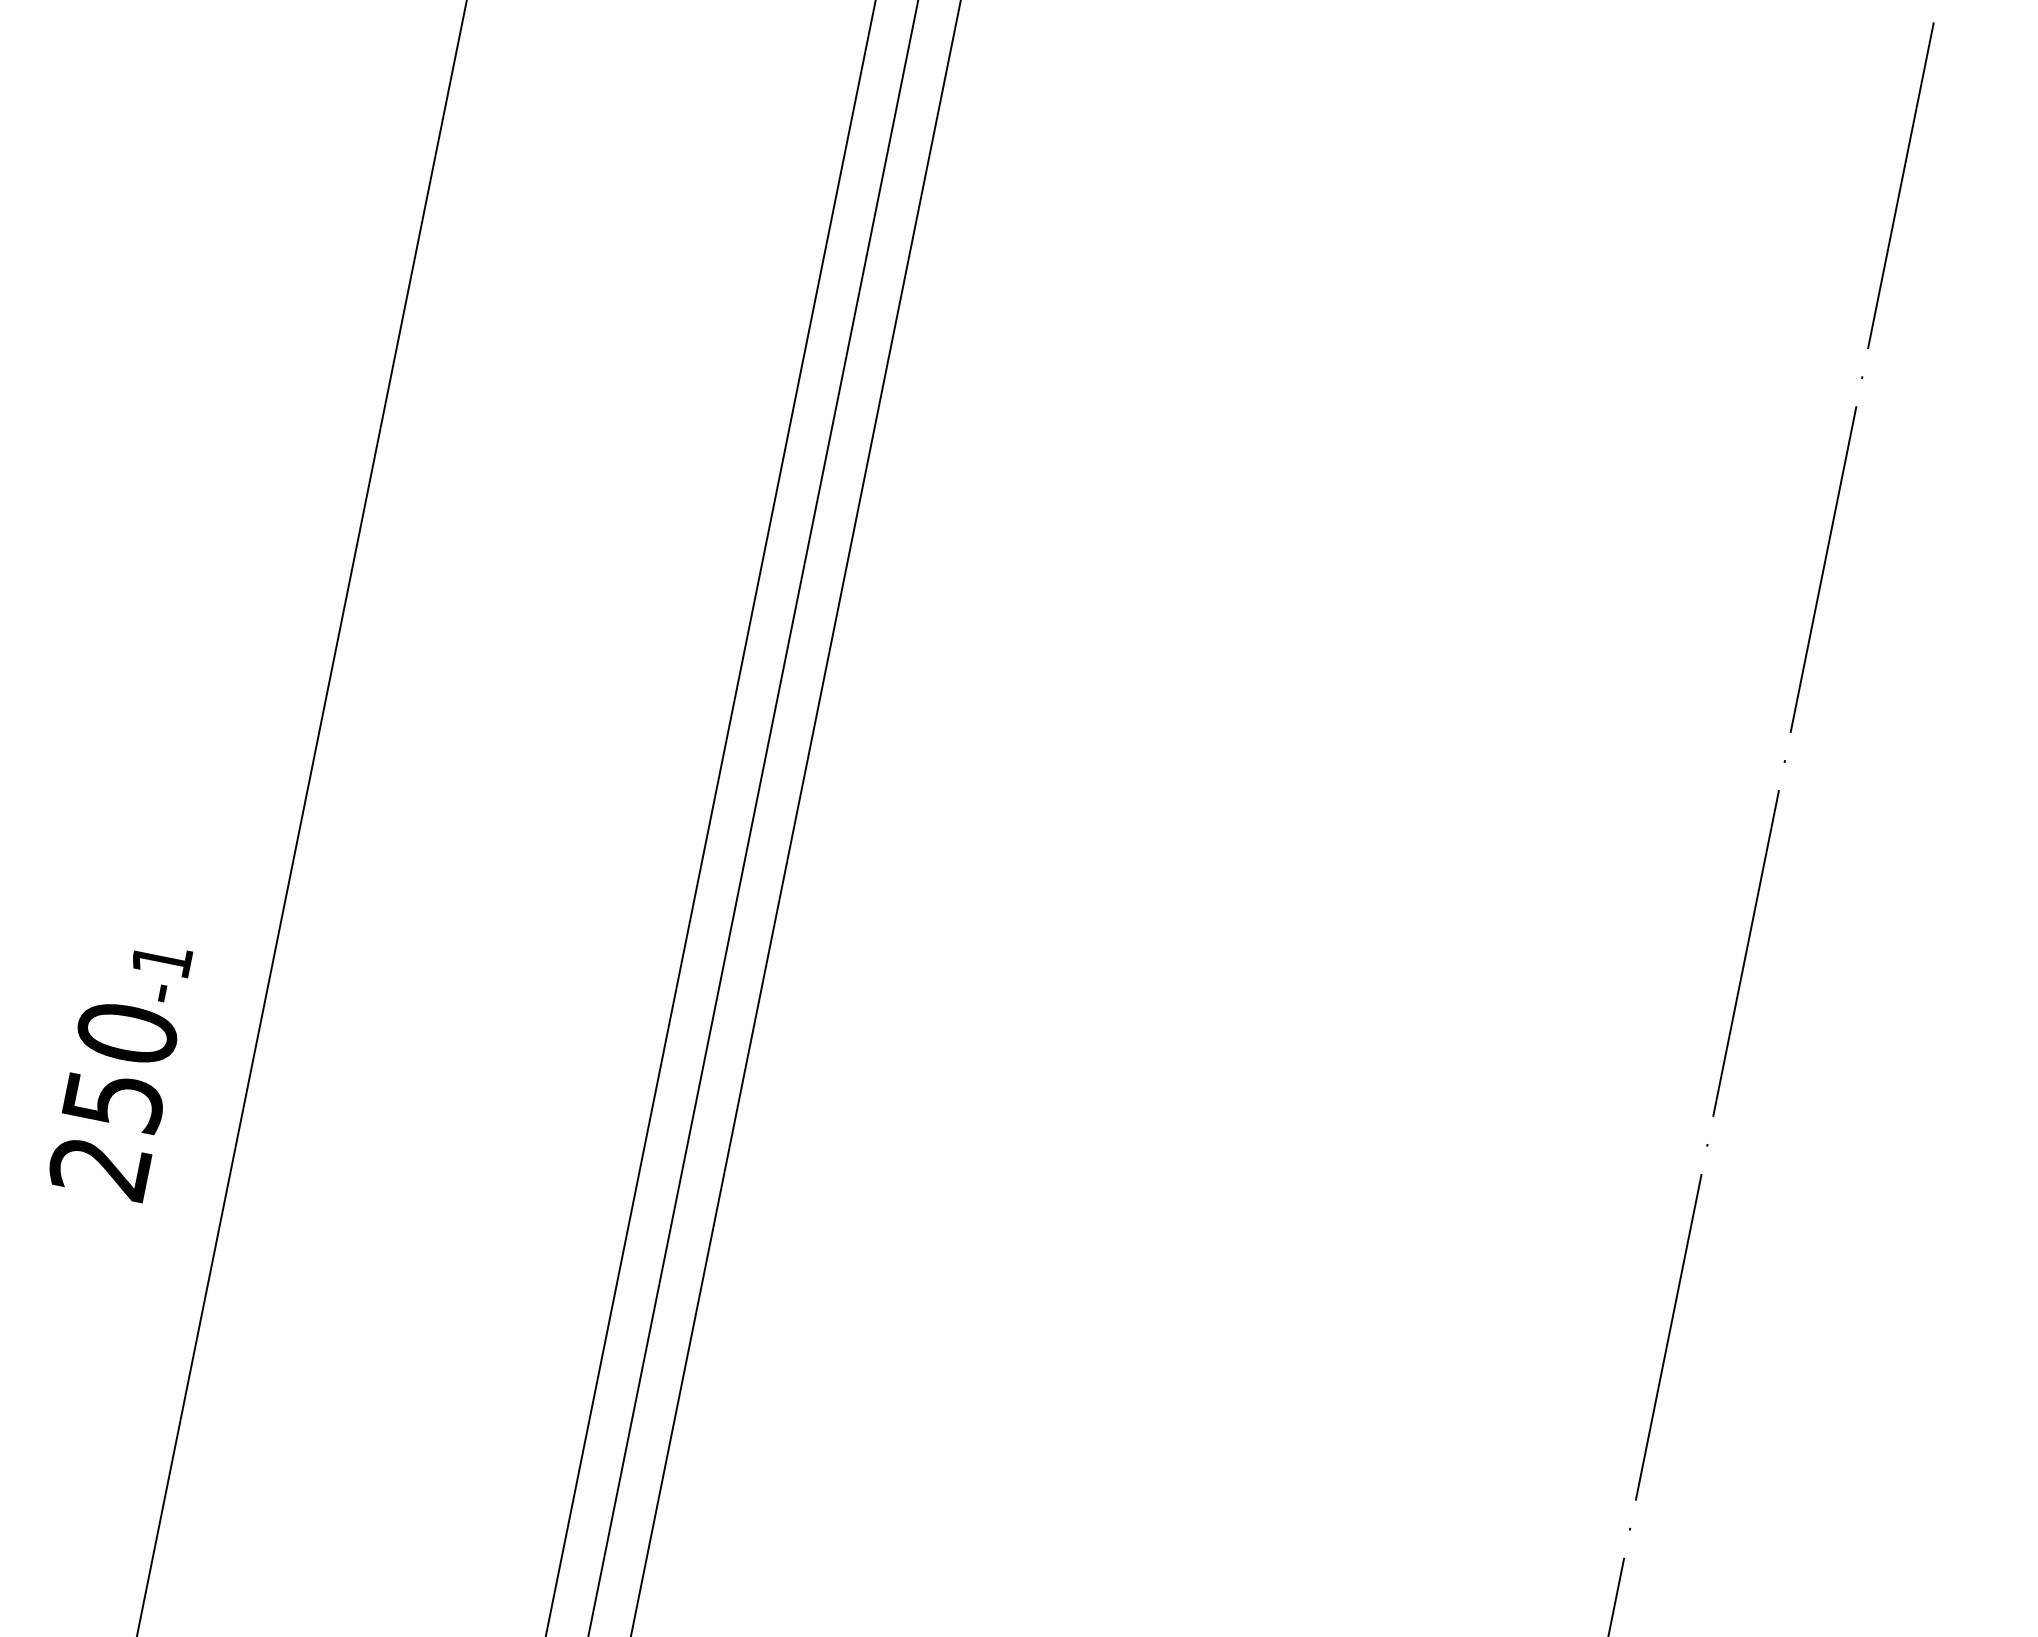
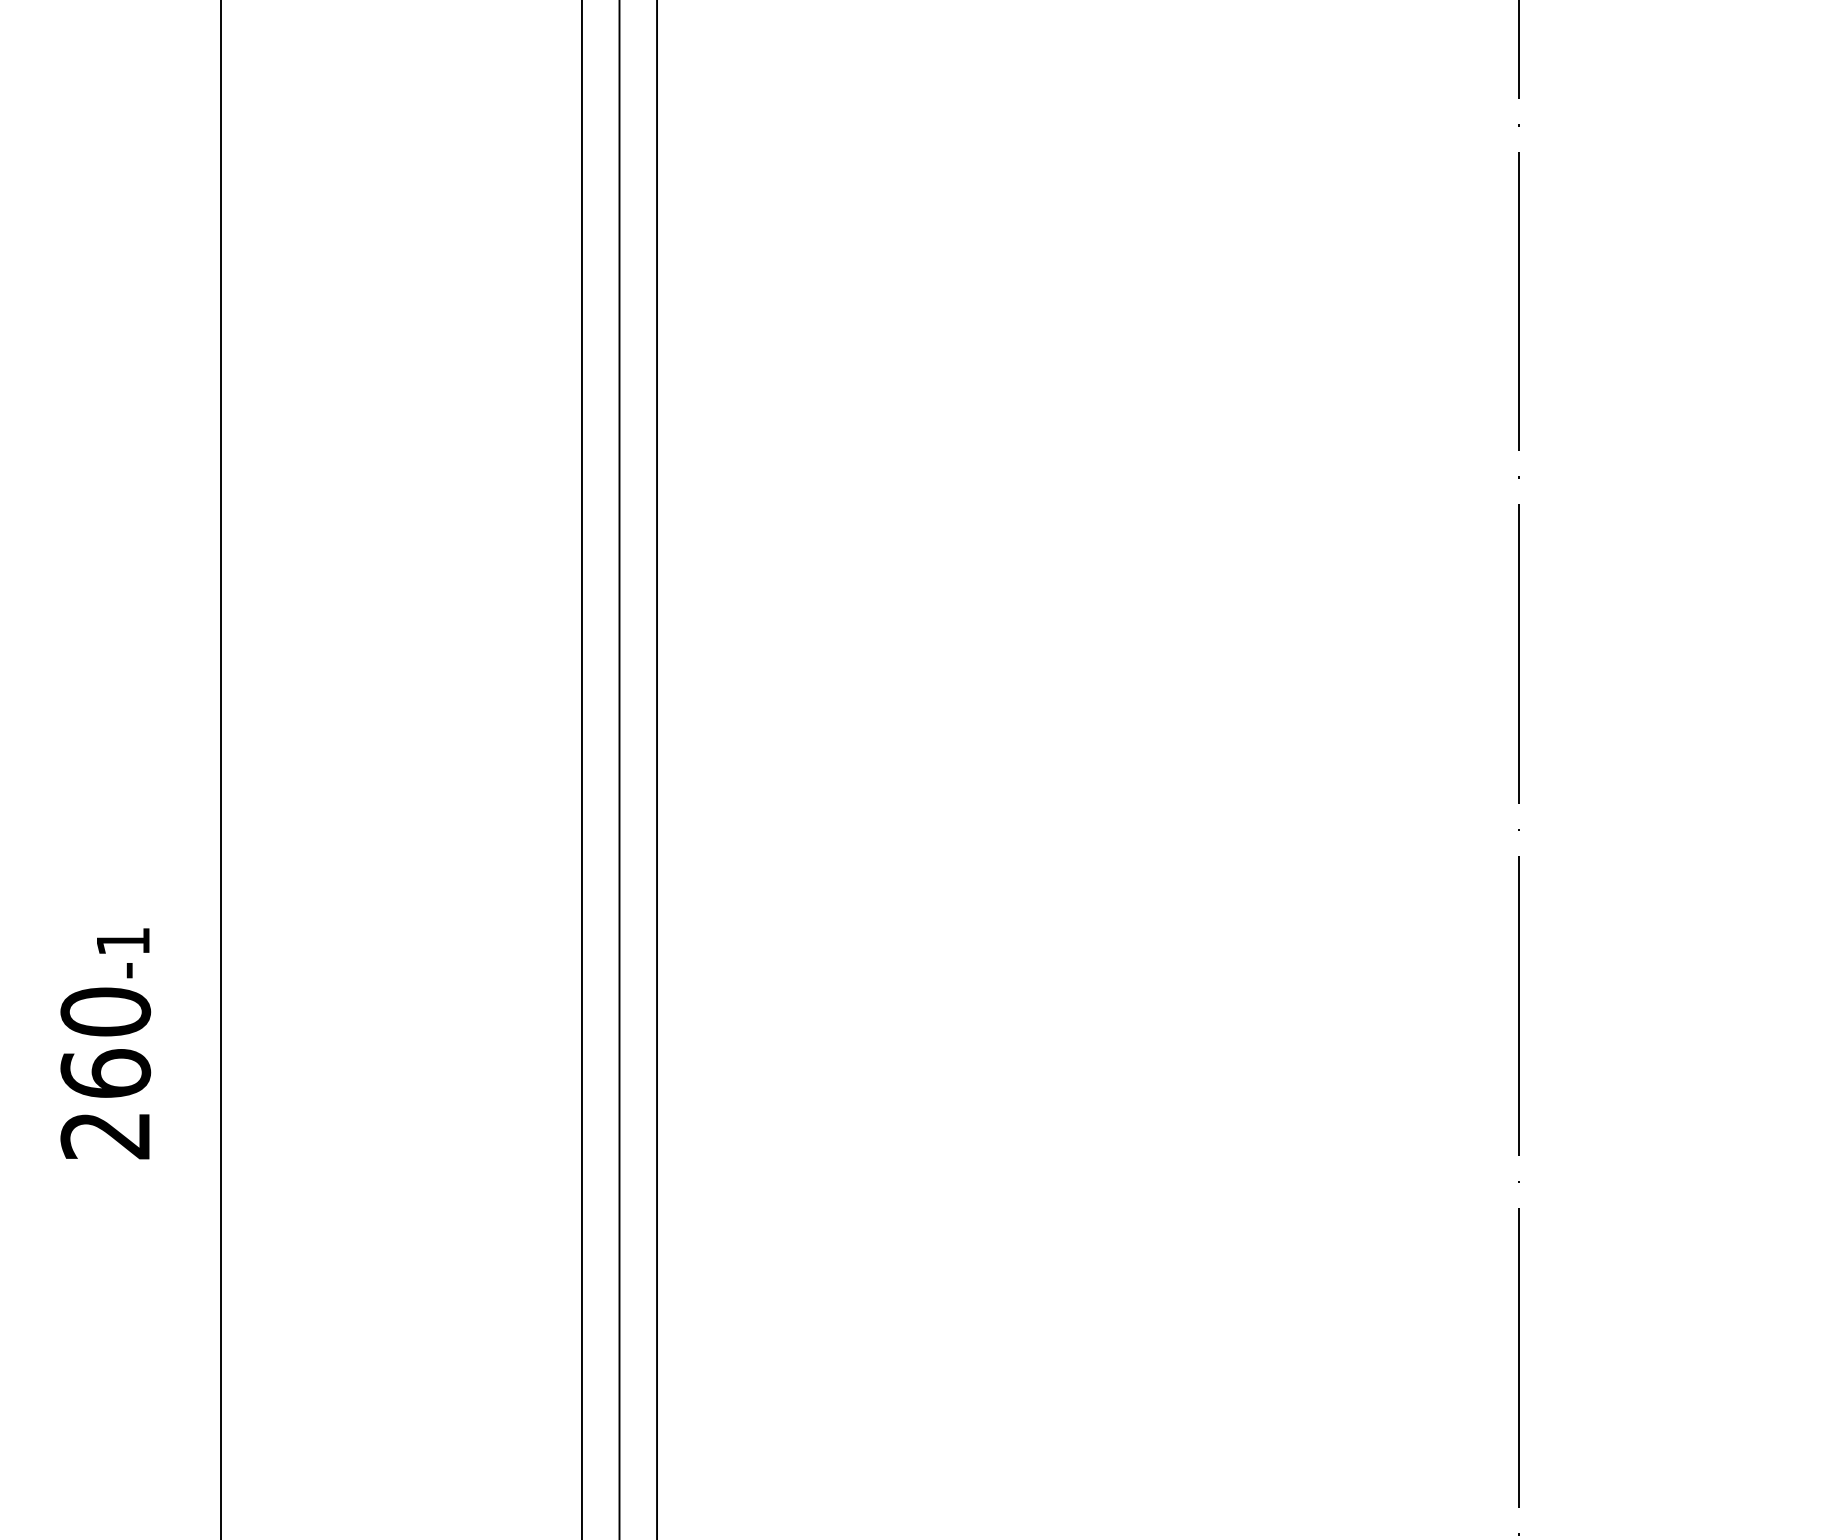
text: (113, 1100) -> (105, 1073), 250 -> 260

